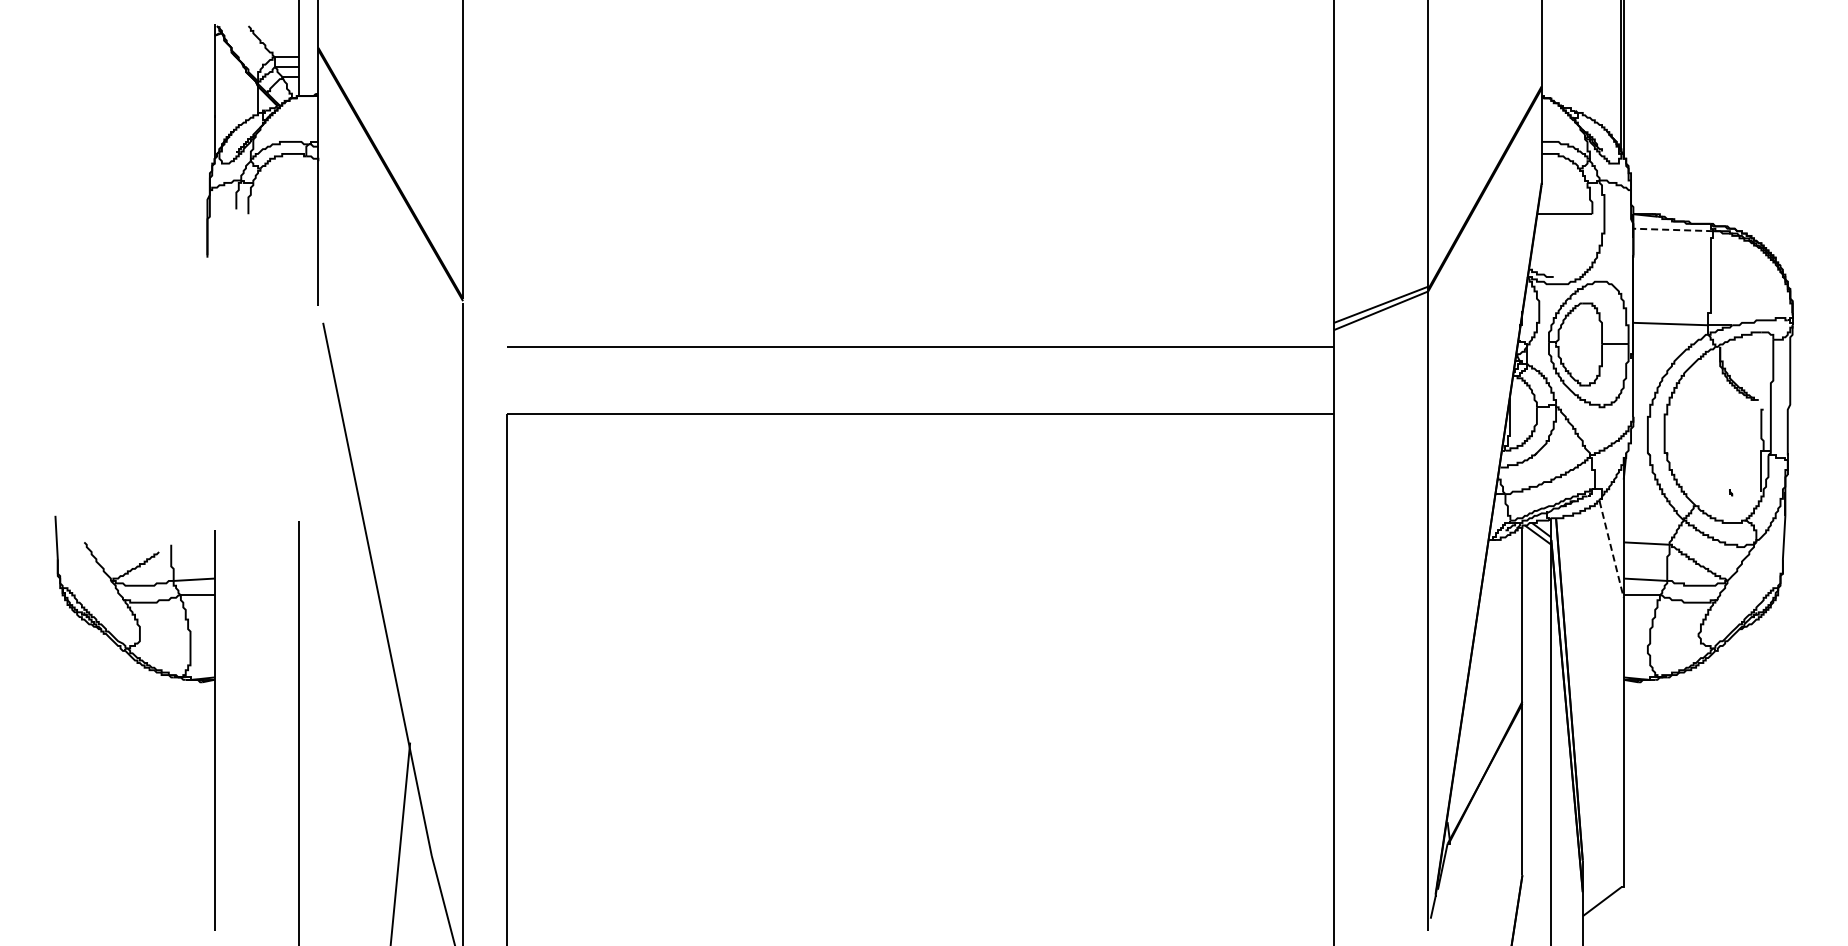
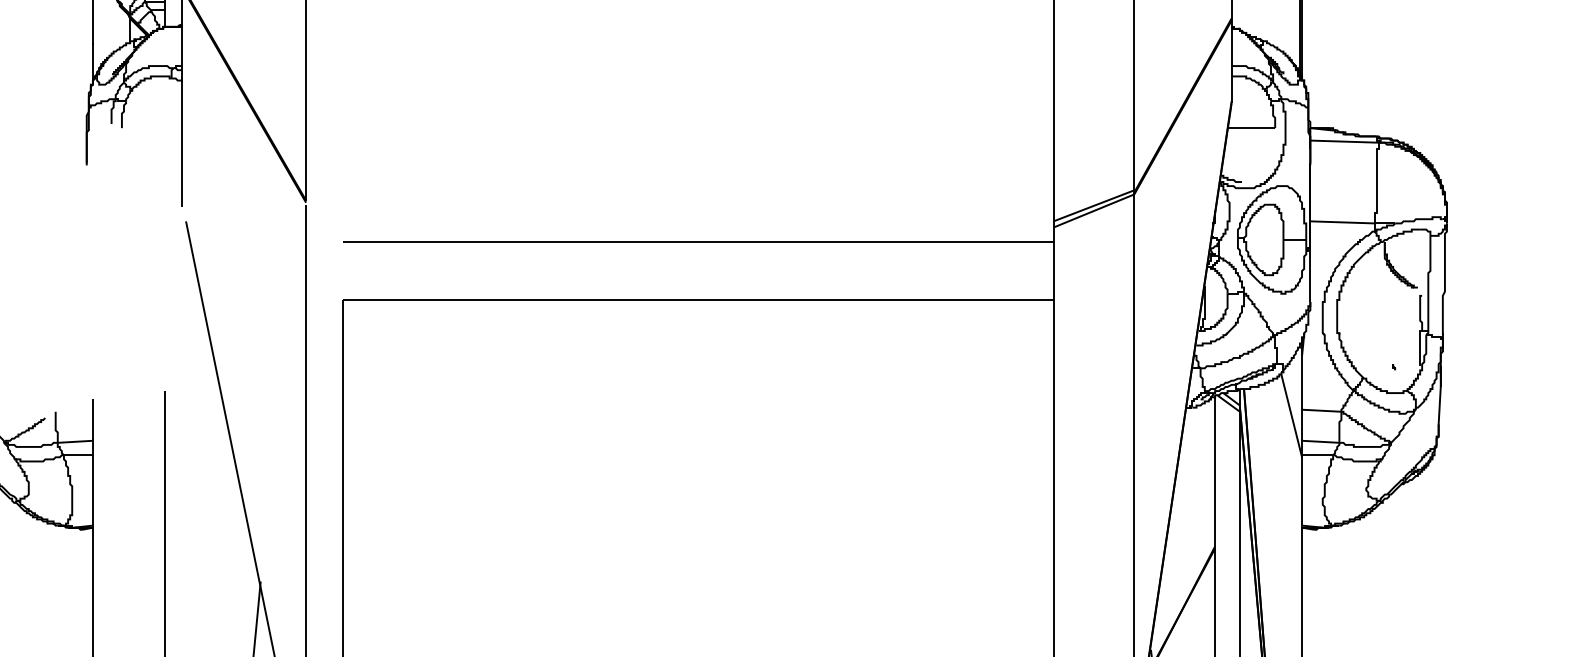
line: (1673, 229) -> (1344, 141), dashed -> solid
line: (1611, 549) -> (1291, 415), dashed -> solid

